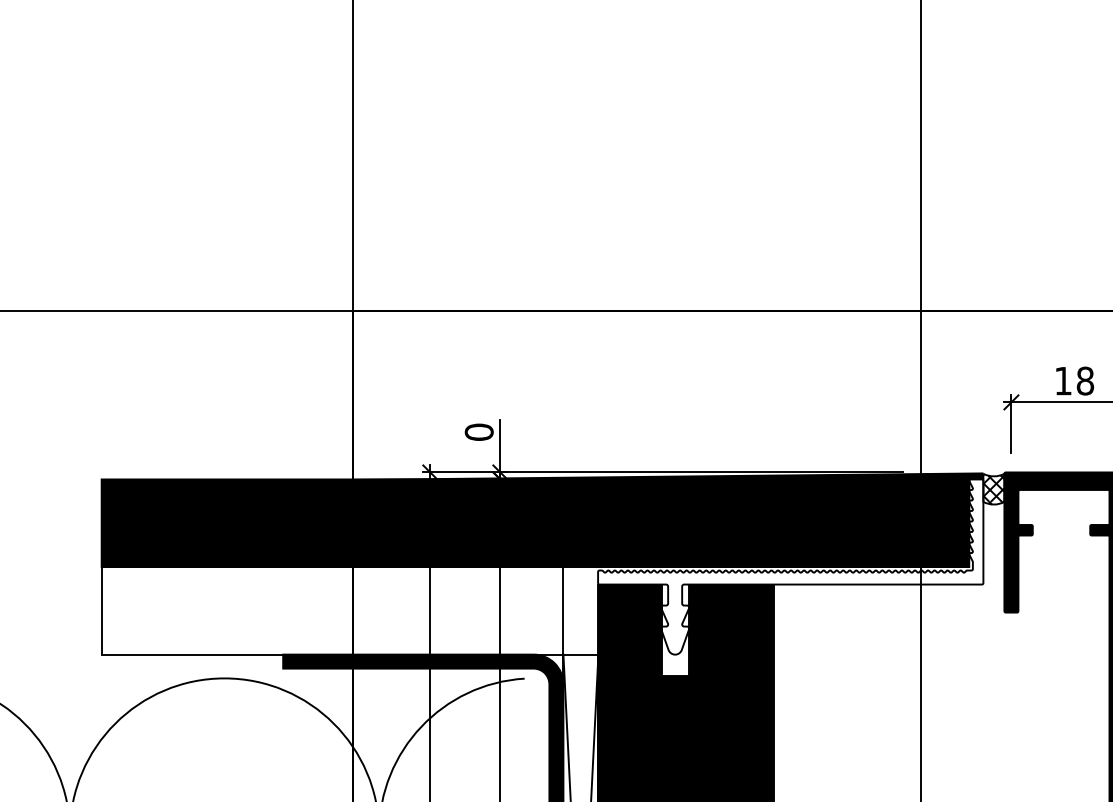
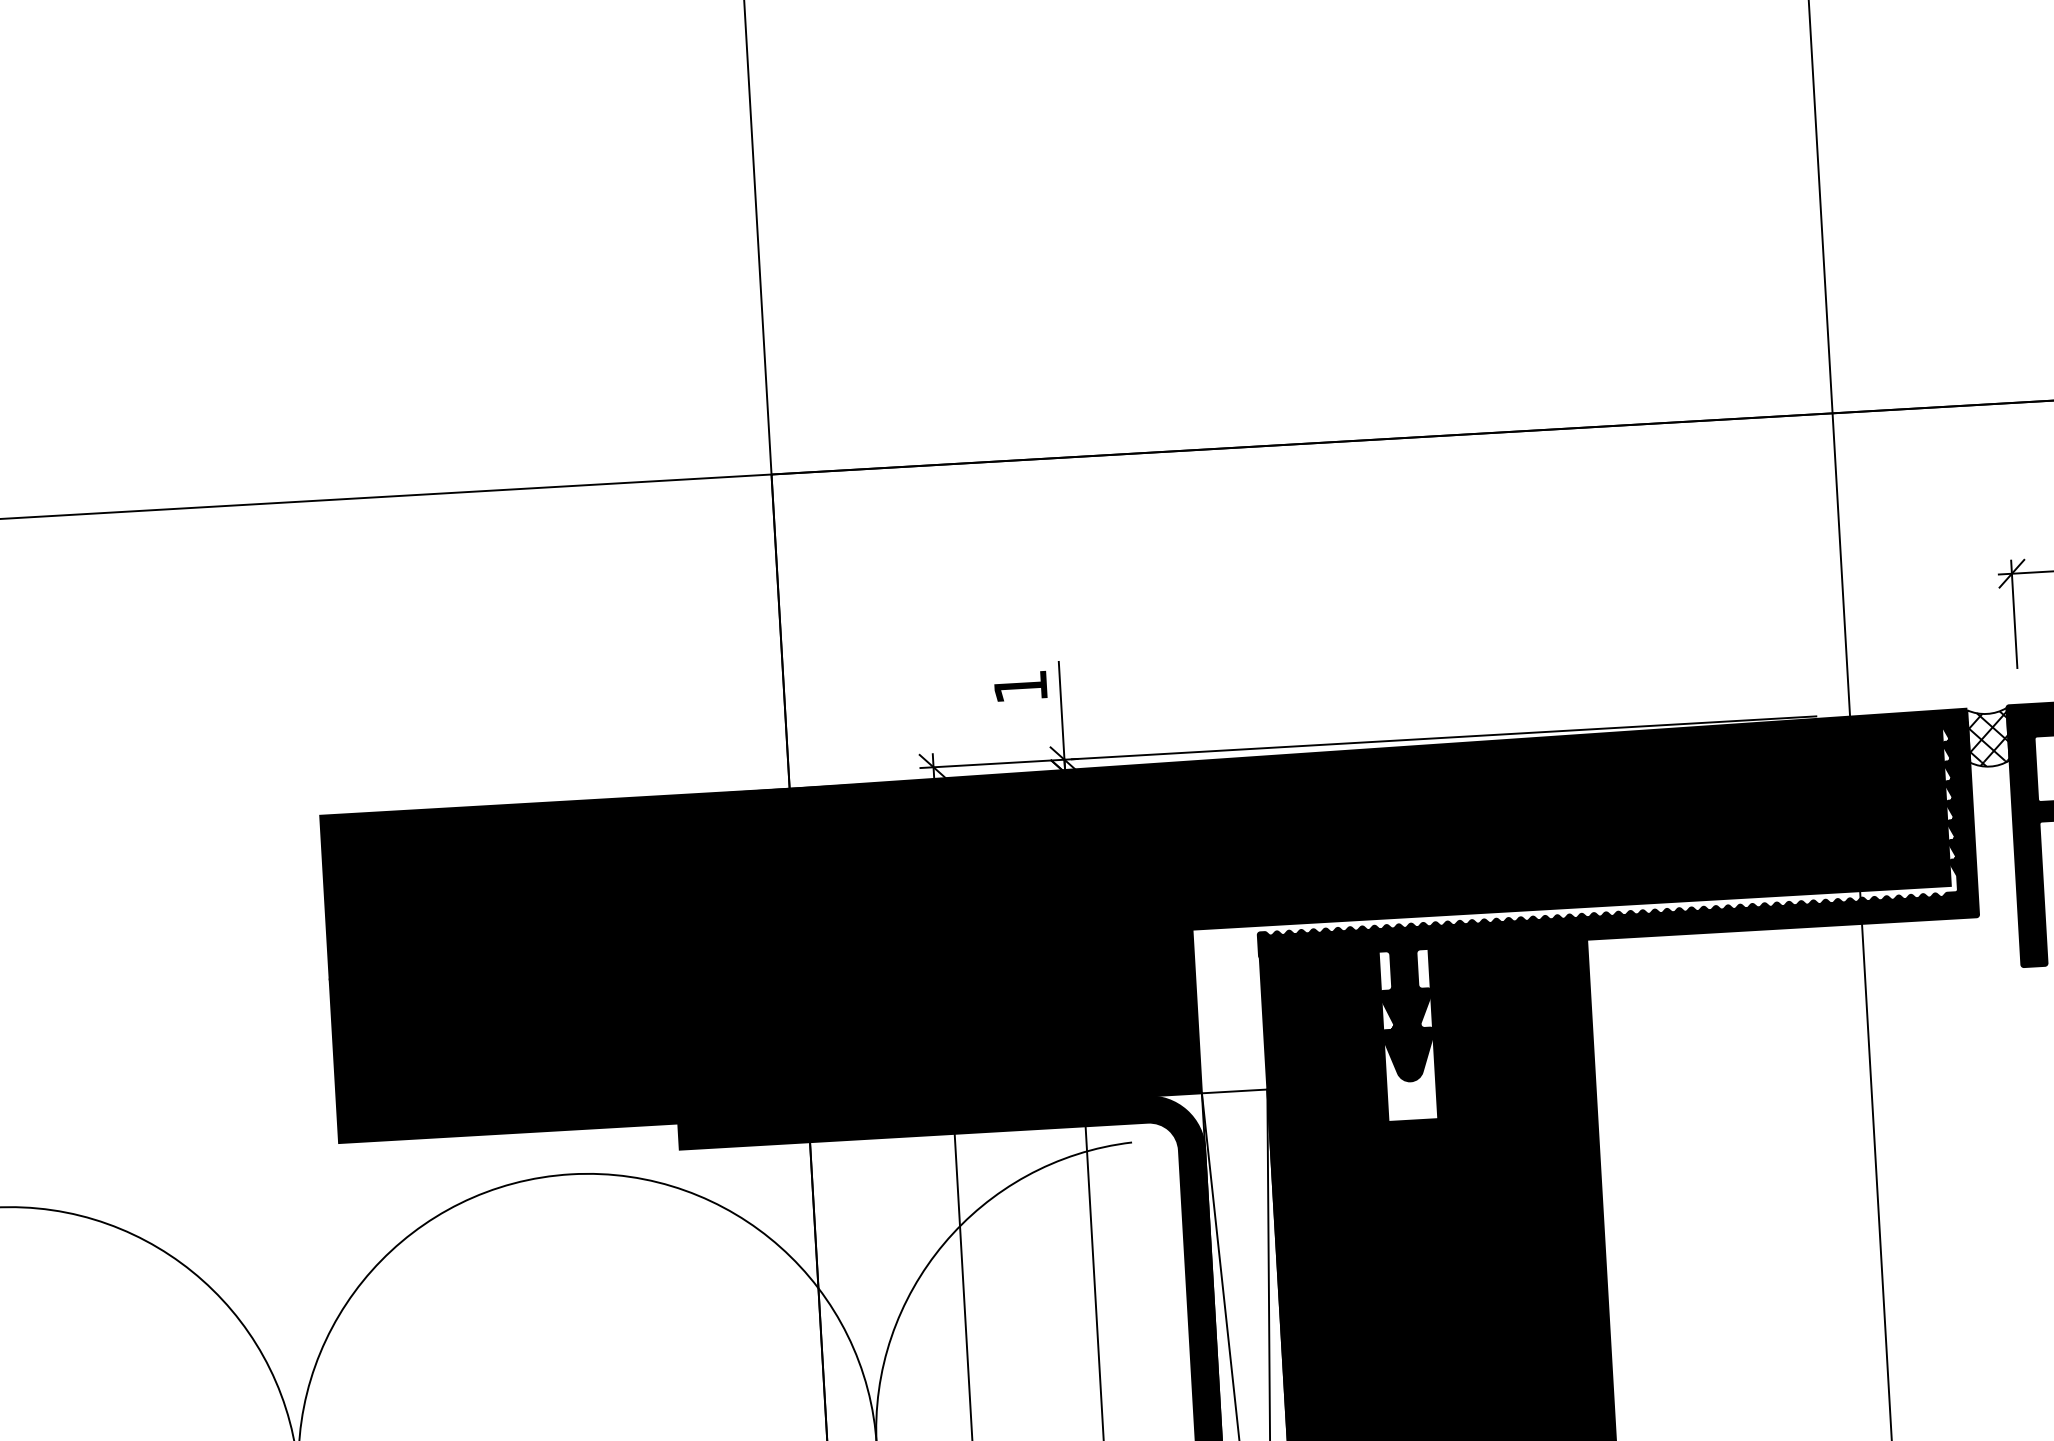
text: (478, 431) -> (1019, 685), 0 -> 1
fill: (790, 566) -> (1616, 904), added
fill: (332, 610) -> (765, 1035), added

